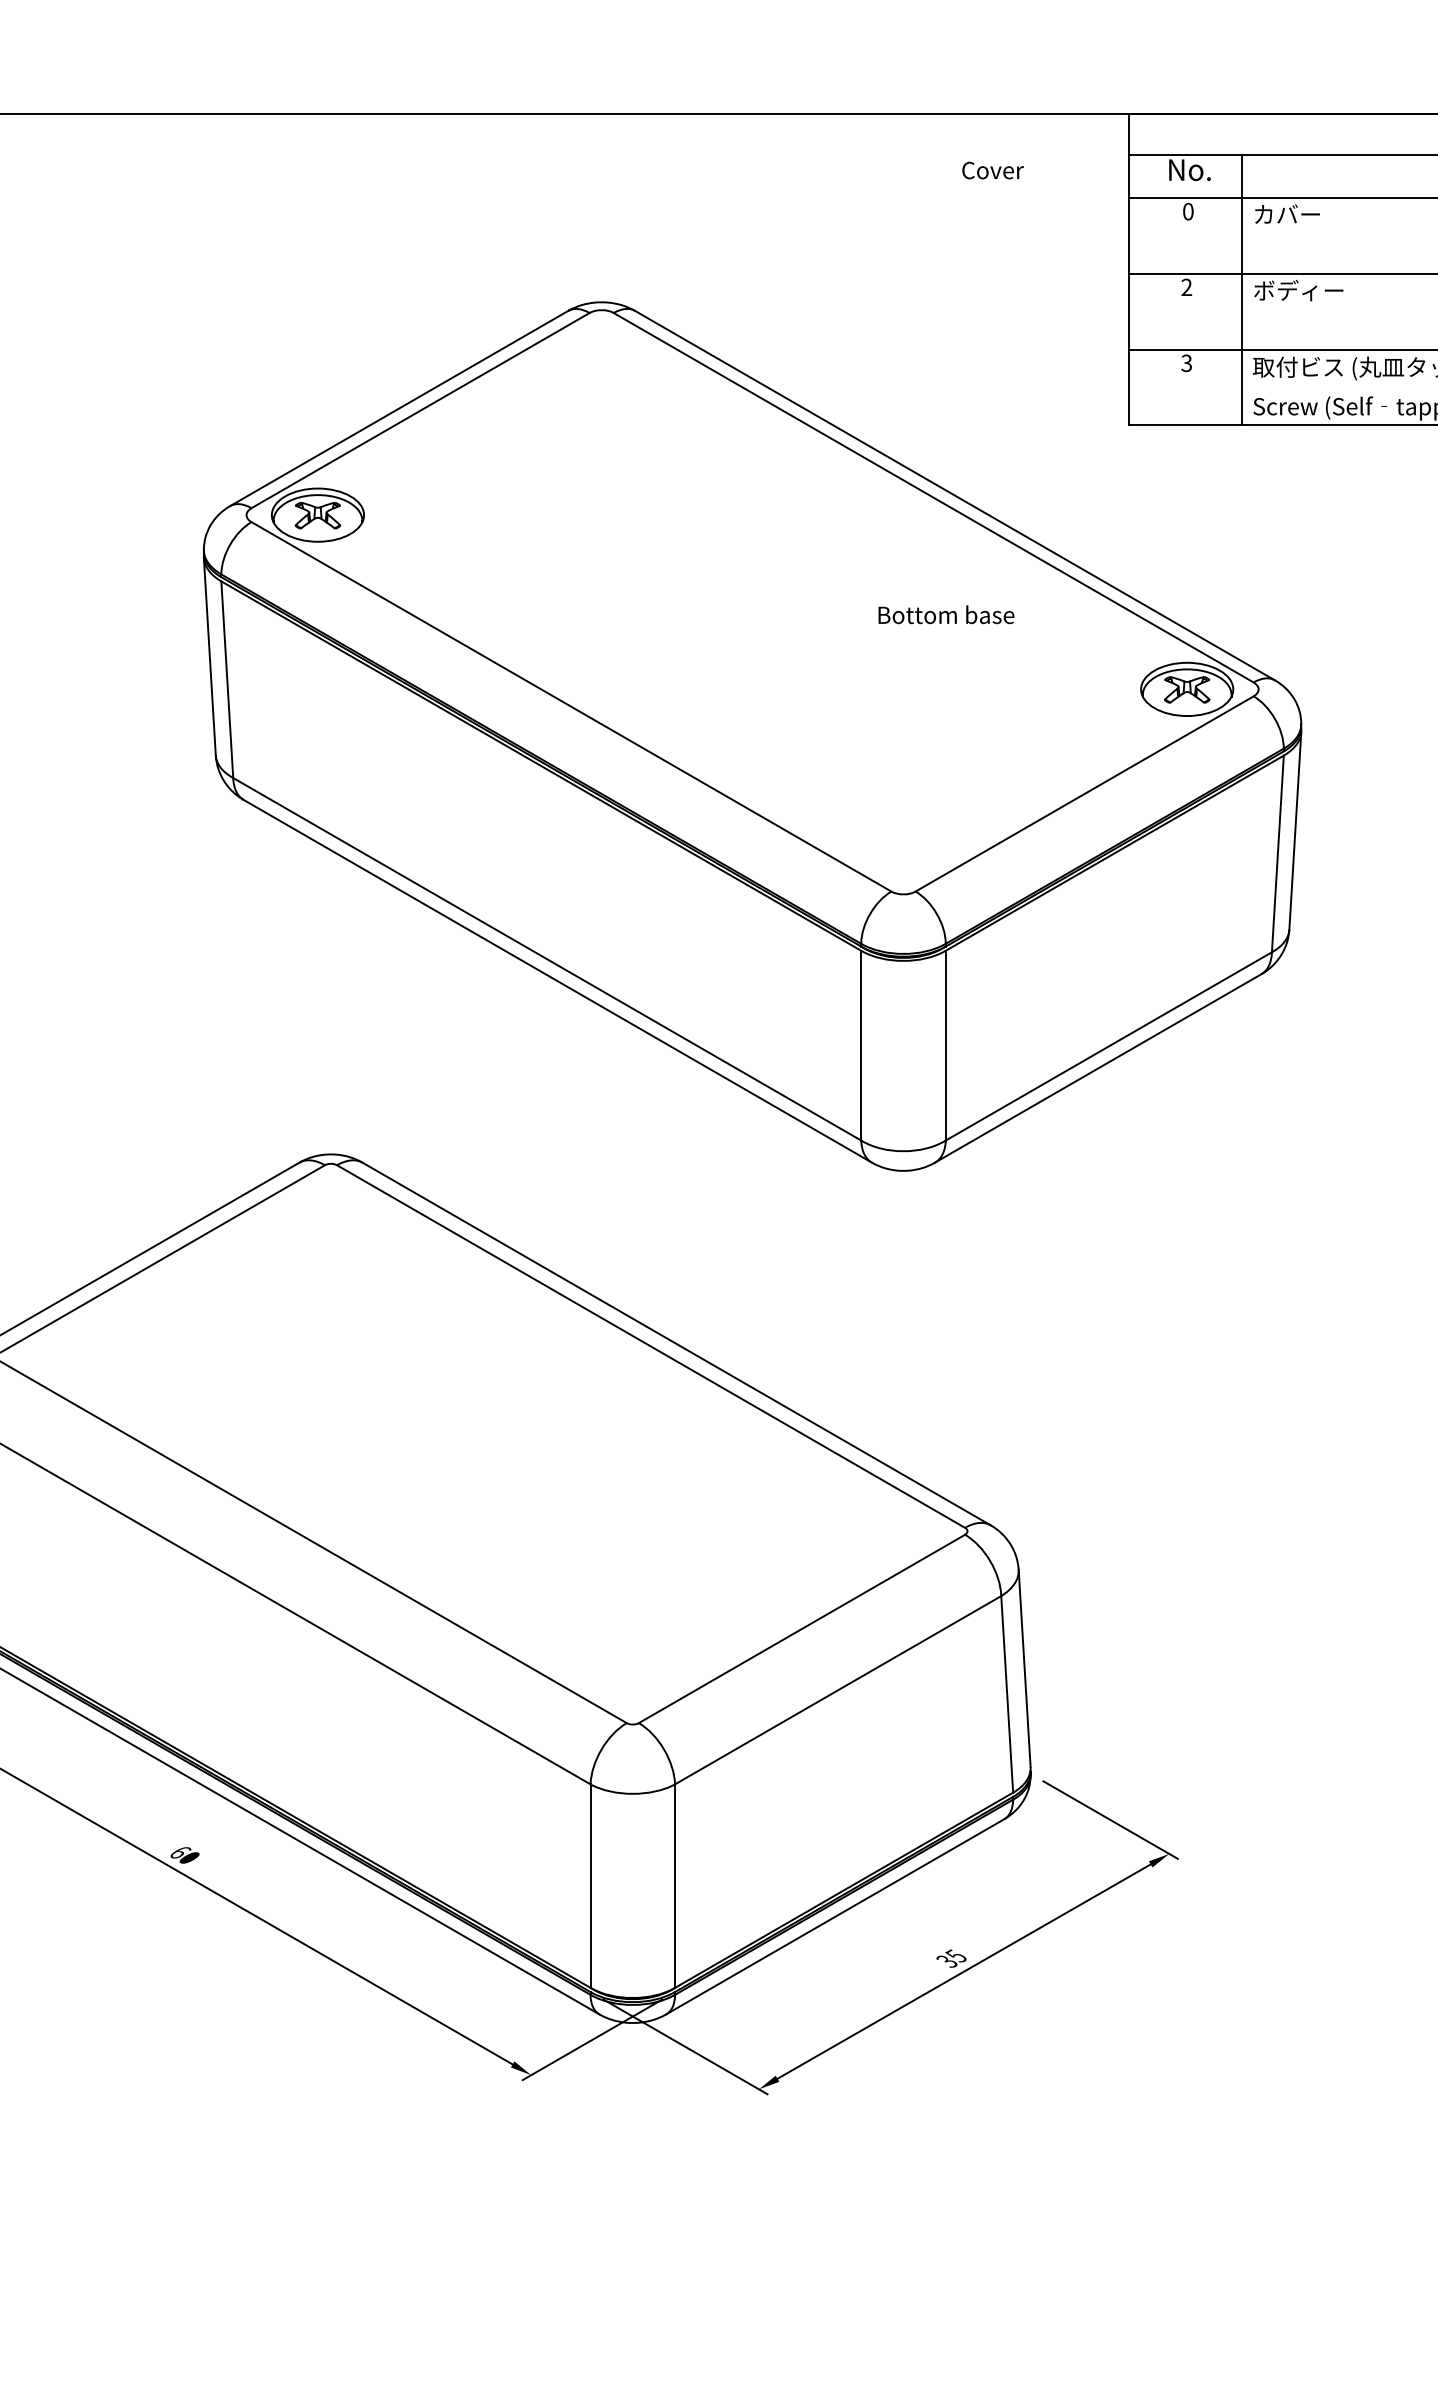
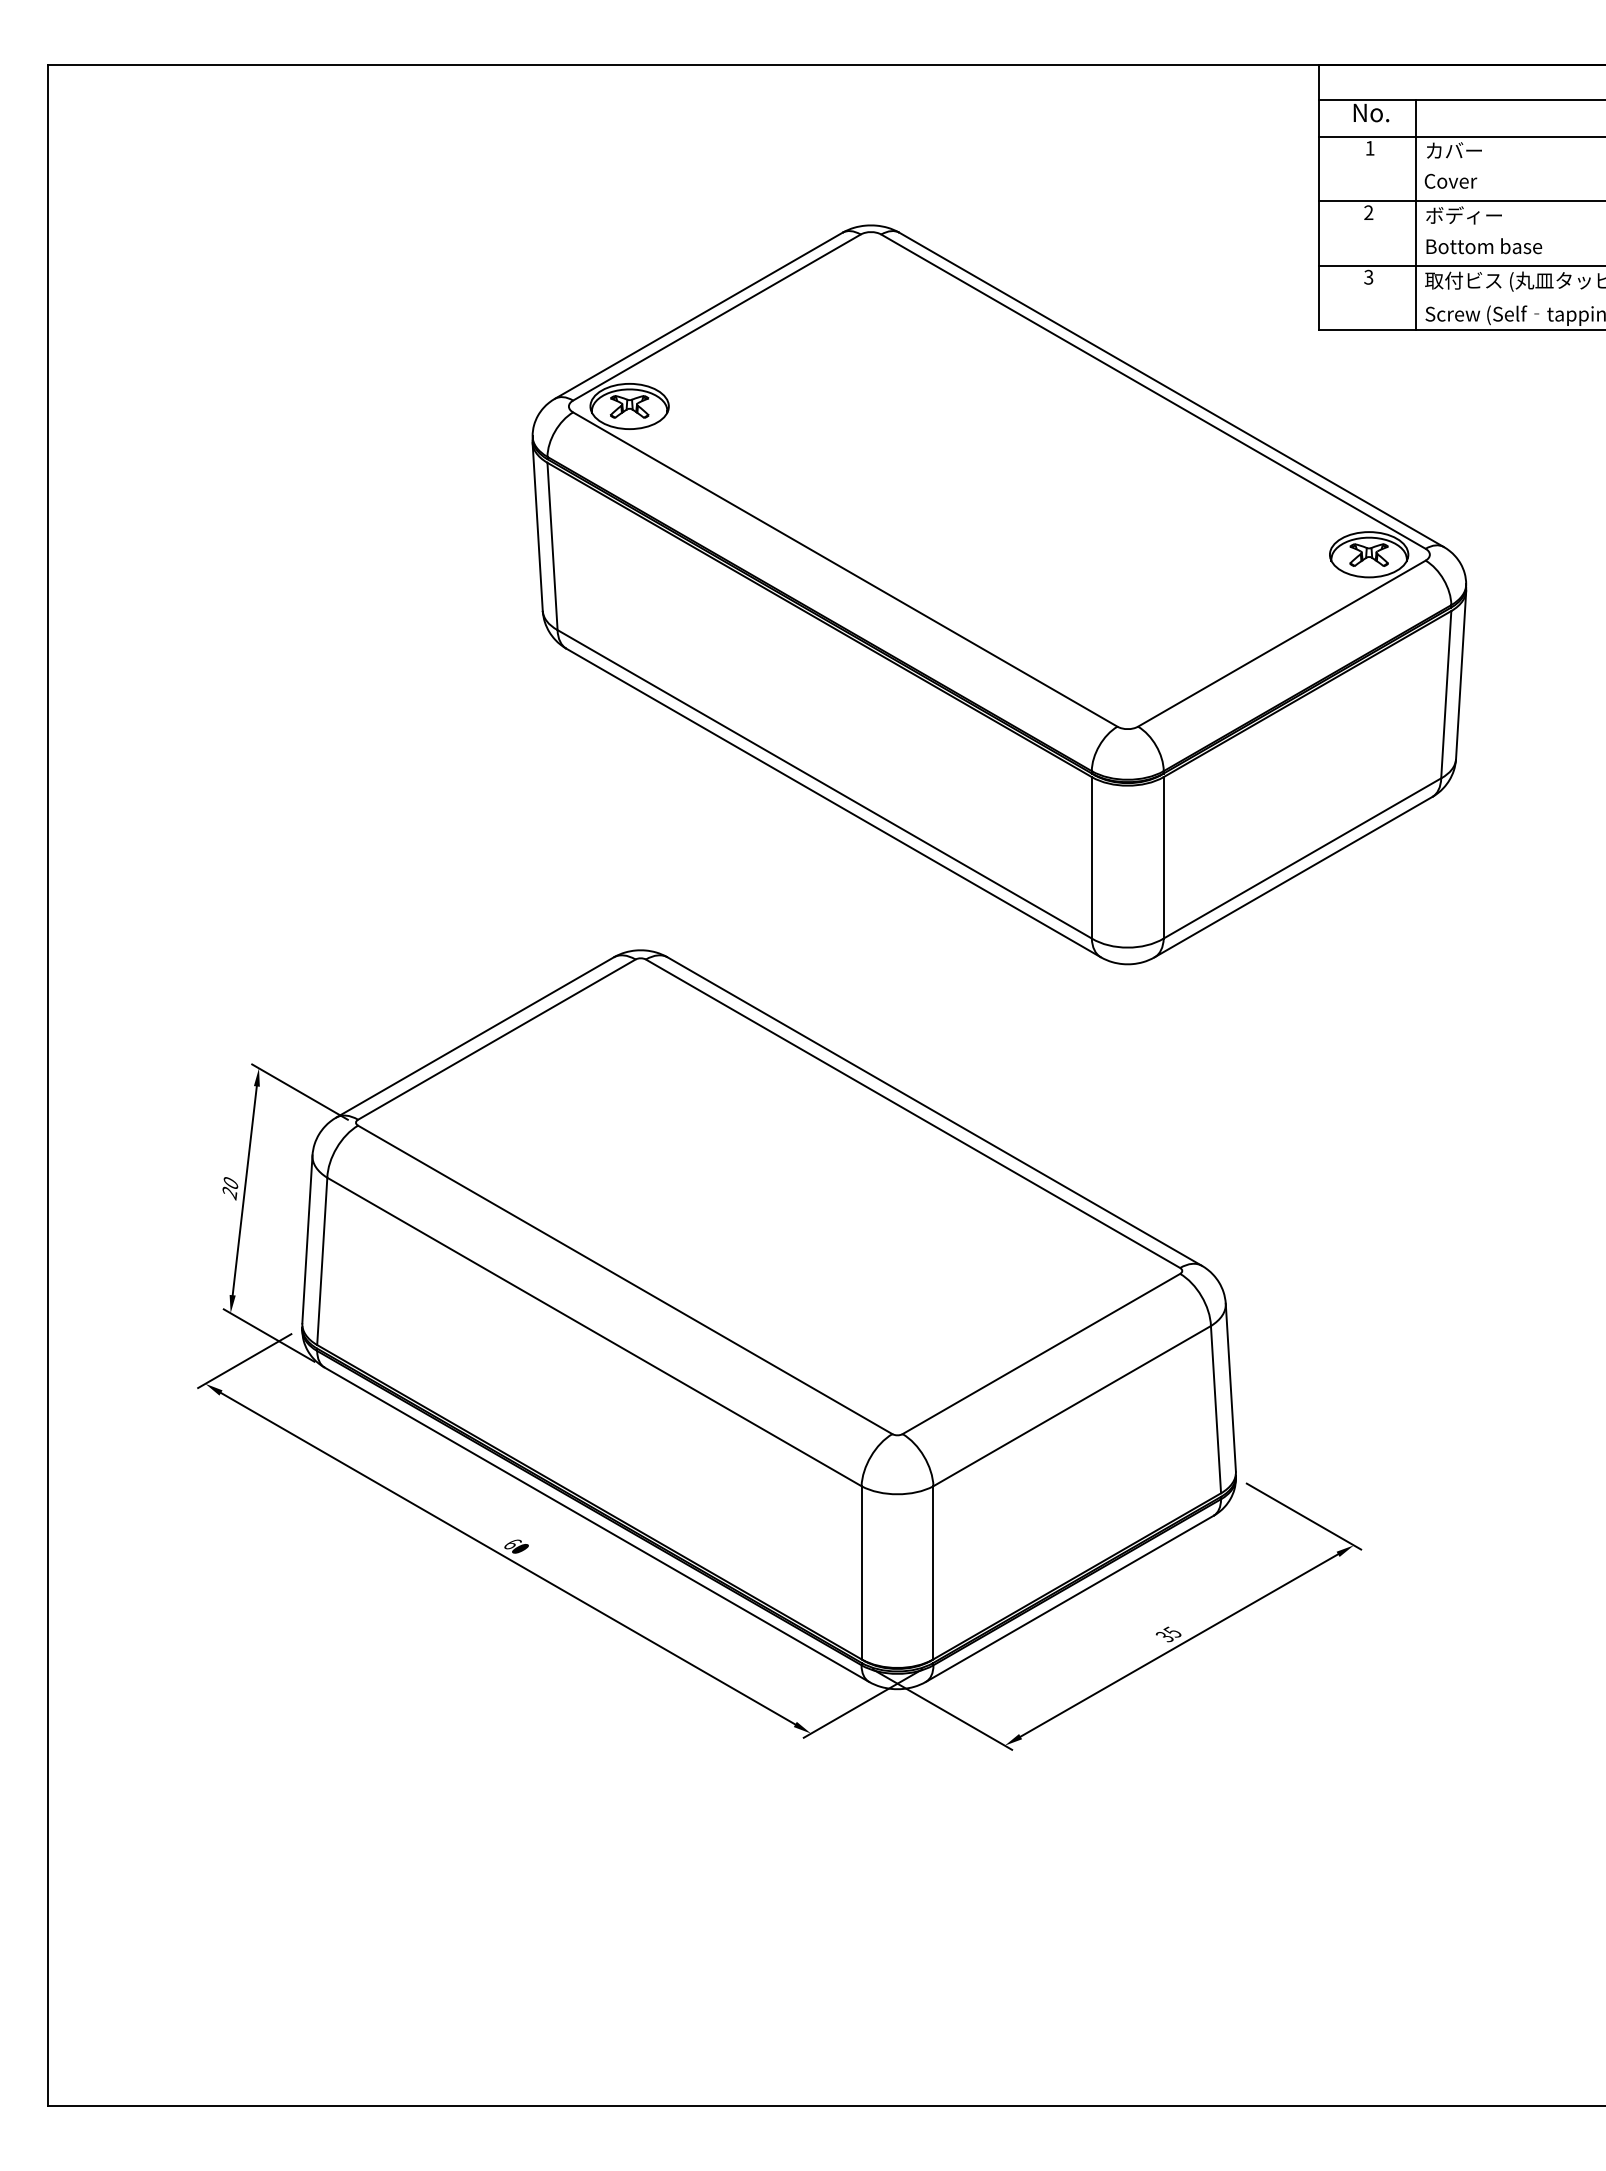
text: (992, 169) -> (1450, 180), moved
text: (1187, 210) -> (1369, 147), 0 -> 1
text: (946, 615) -> (1484, 246), moved

